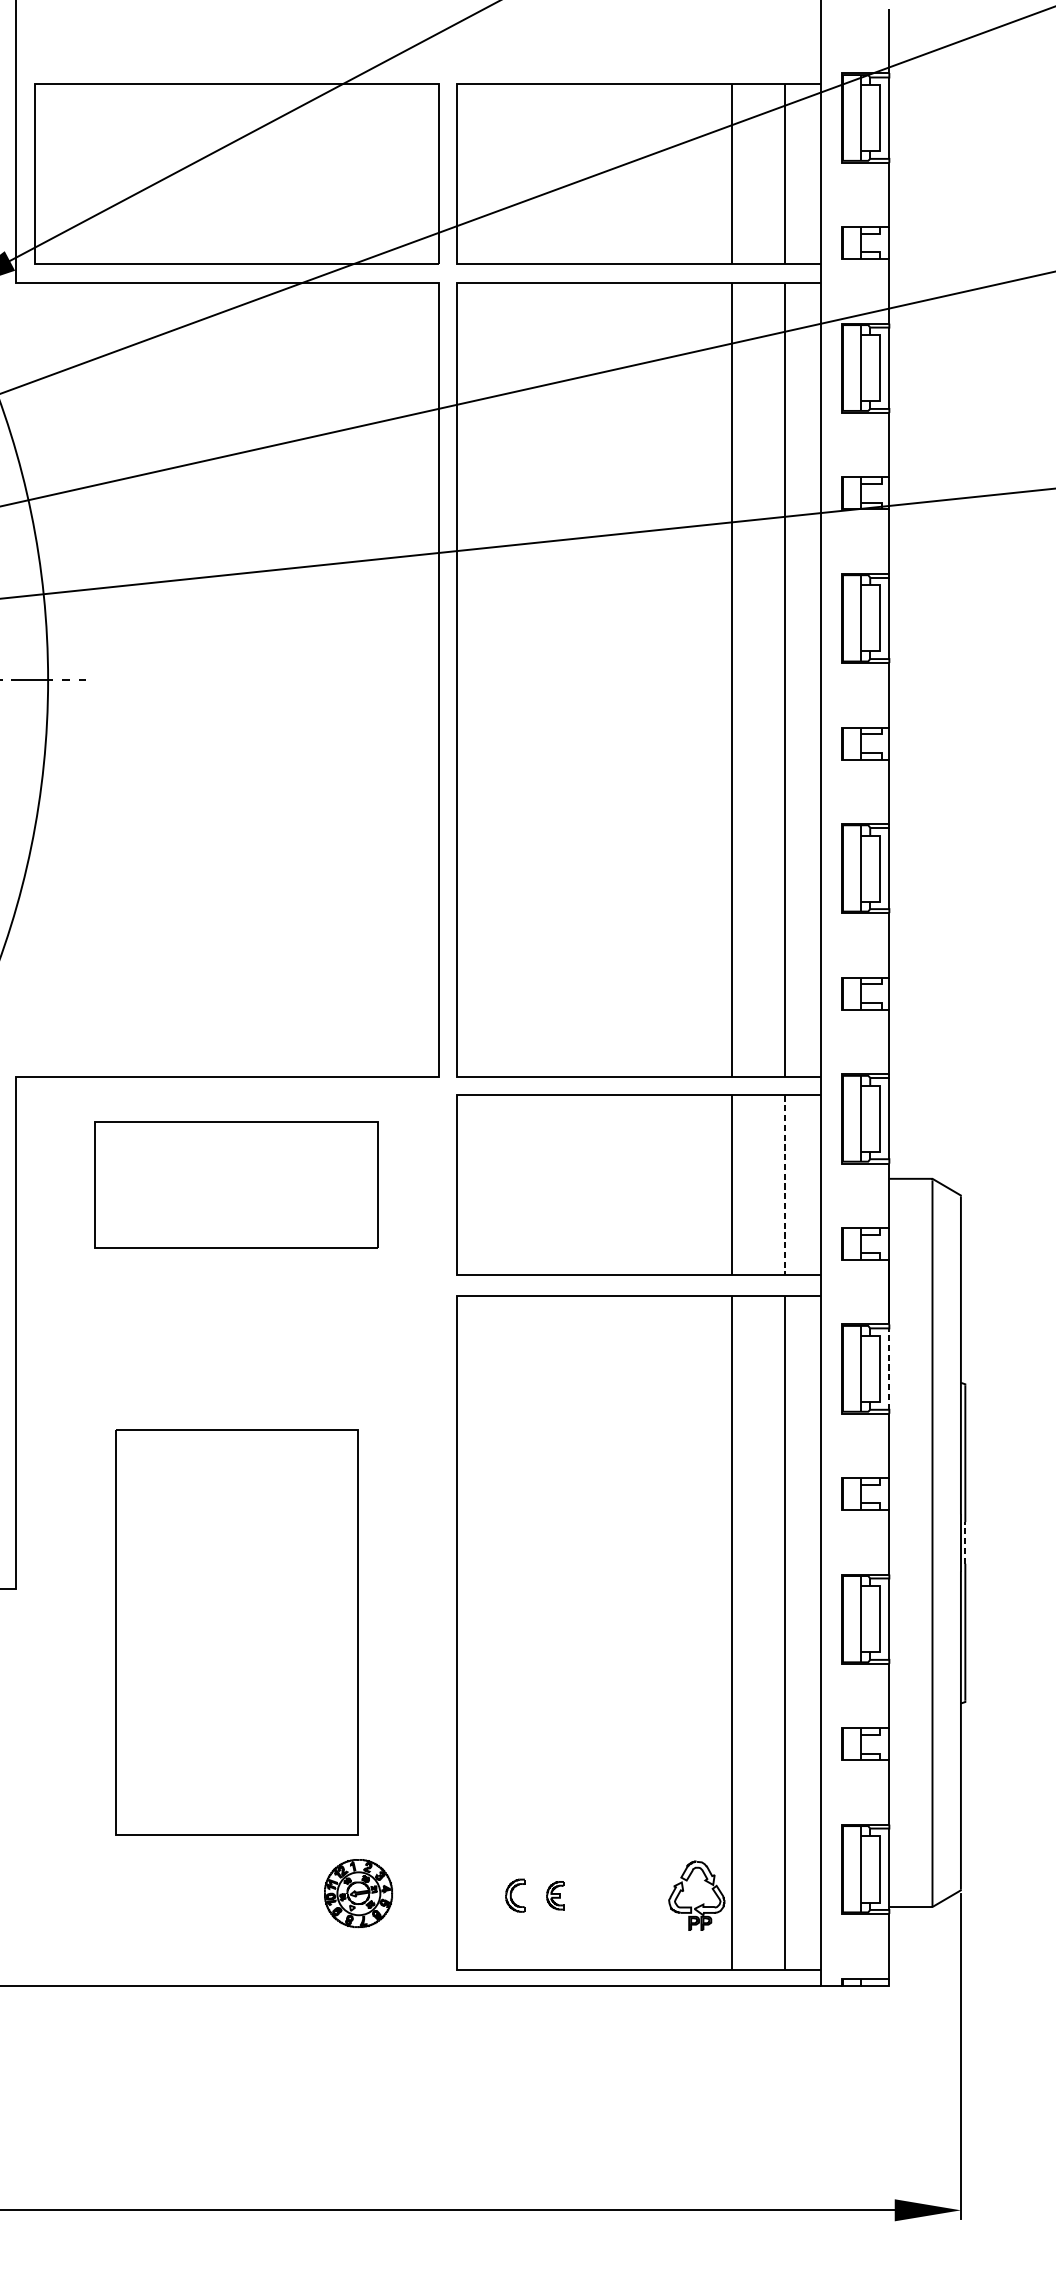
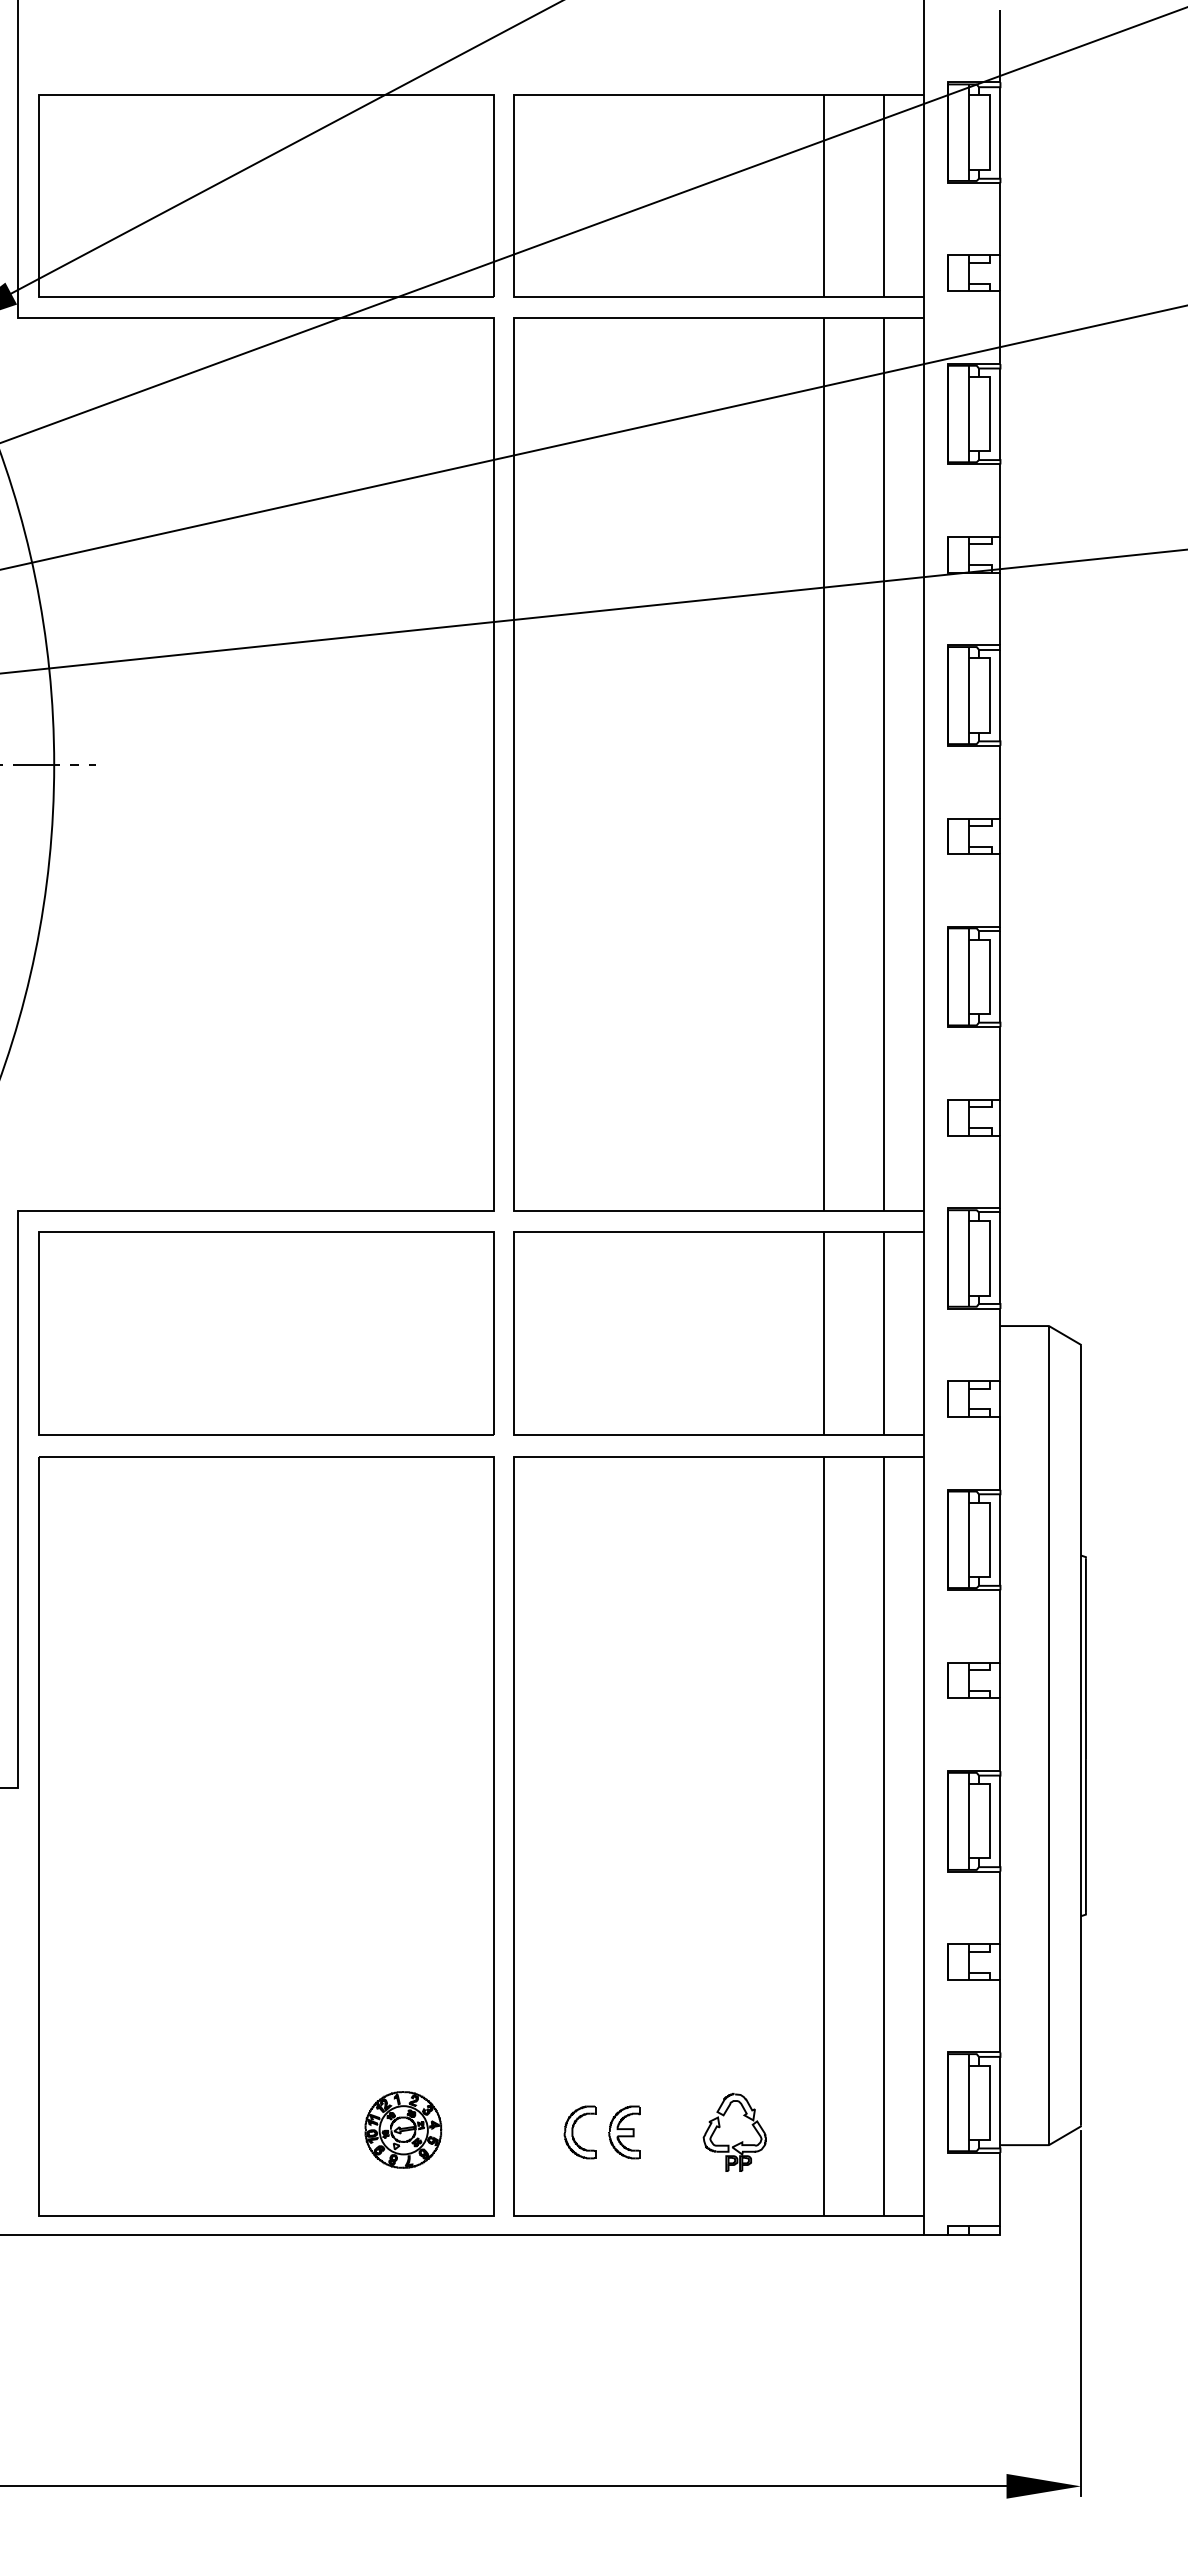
part: (236, 1185) -> (266, 1333), size x1.43
line: (785, 1186) -> (883, 1334), dashed -> solid
line: (889, 1369) -> (1000, 1540), dashed -> solid
line: (964, 1542) -> (1085, 1735), dashed -> solid
part: (236, 1632) -> (266, 1836), size x1.67
part: (515, 1895) -> (579, 2132), size x1.43
part: (555, 1895) -> (624, 2132), size x1.67
part: (700, 1904) -> (739, 2142), moved

